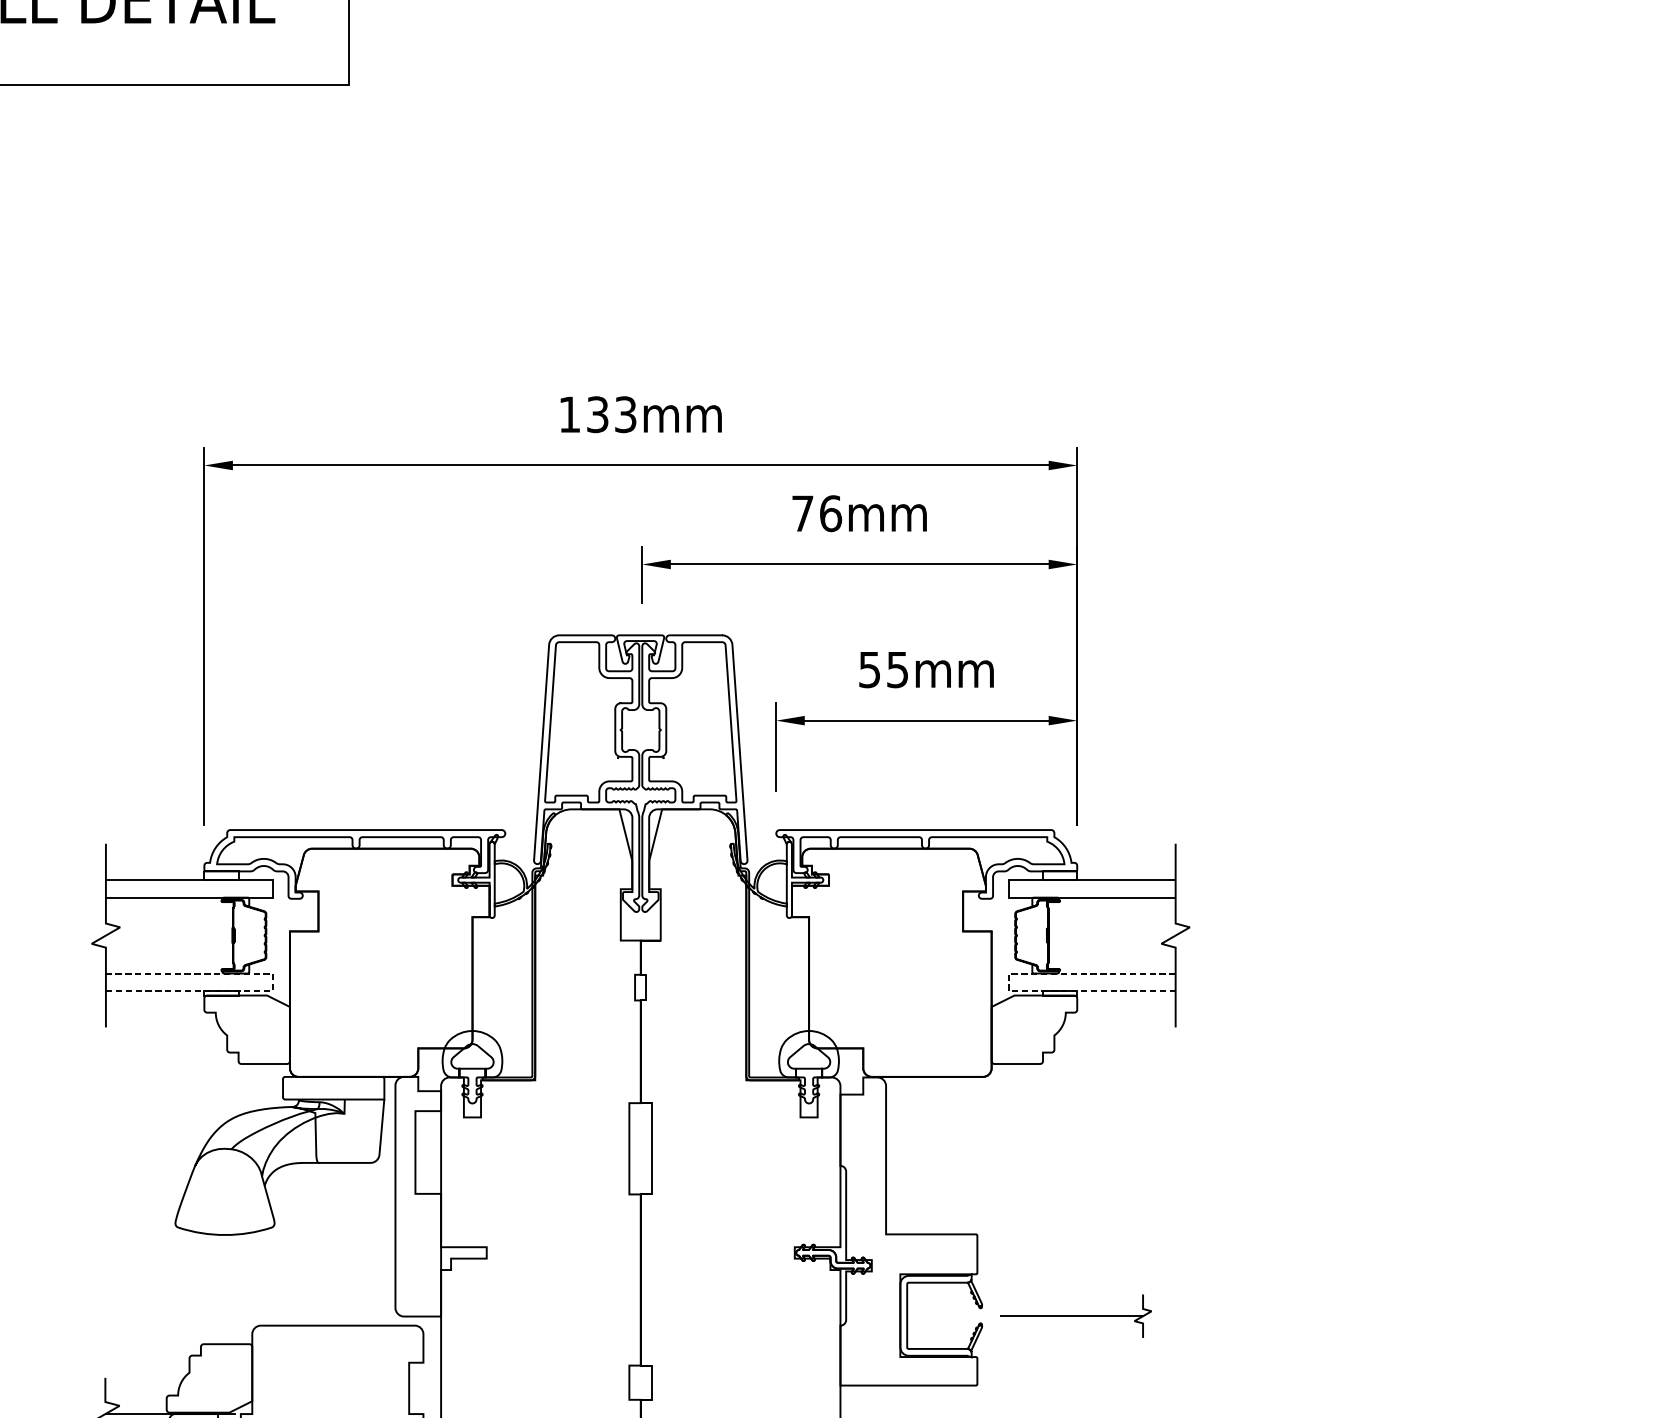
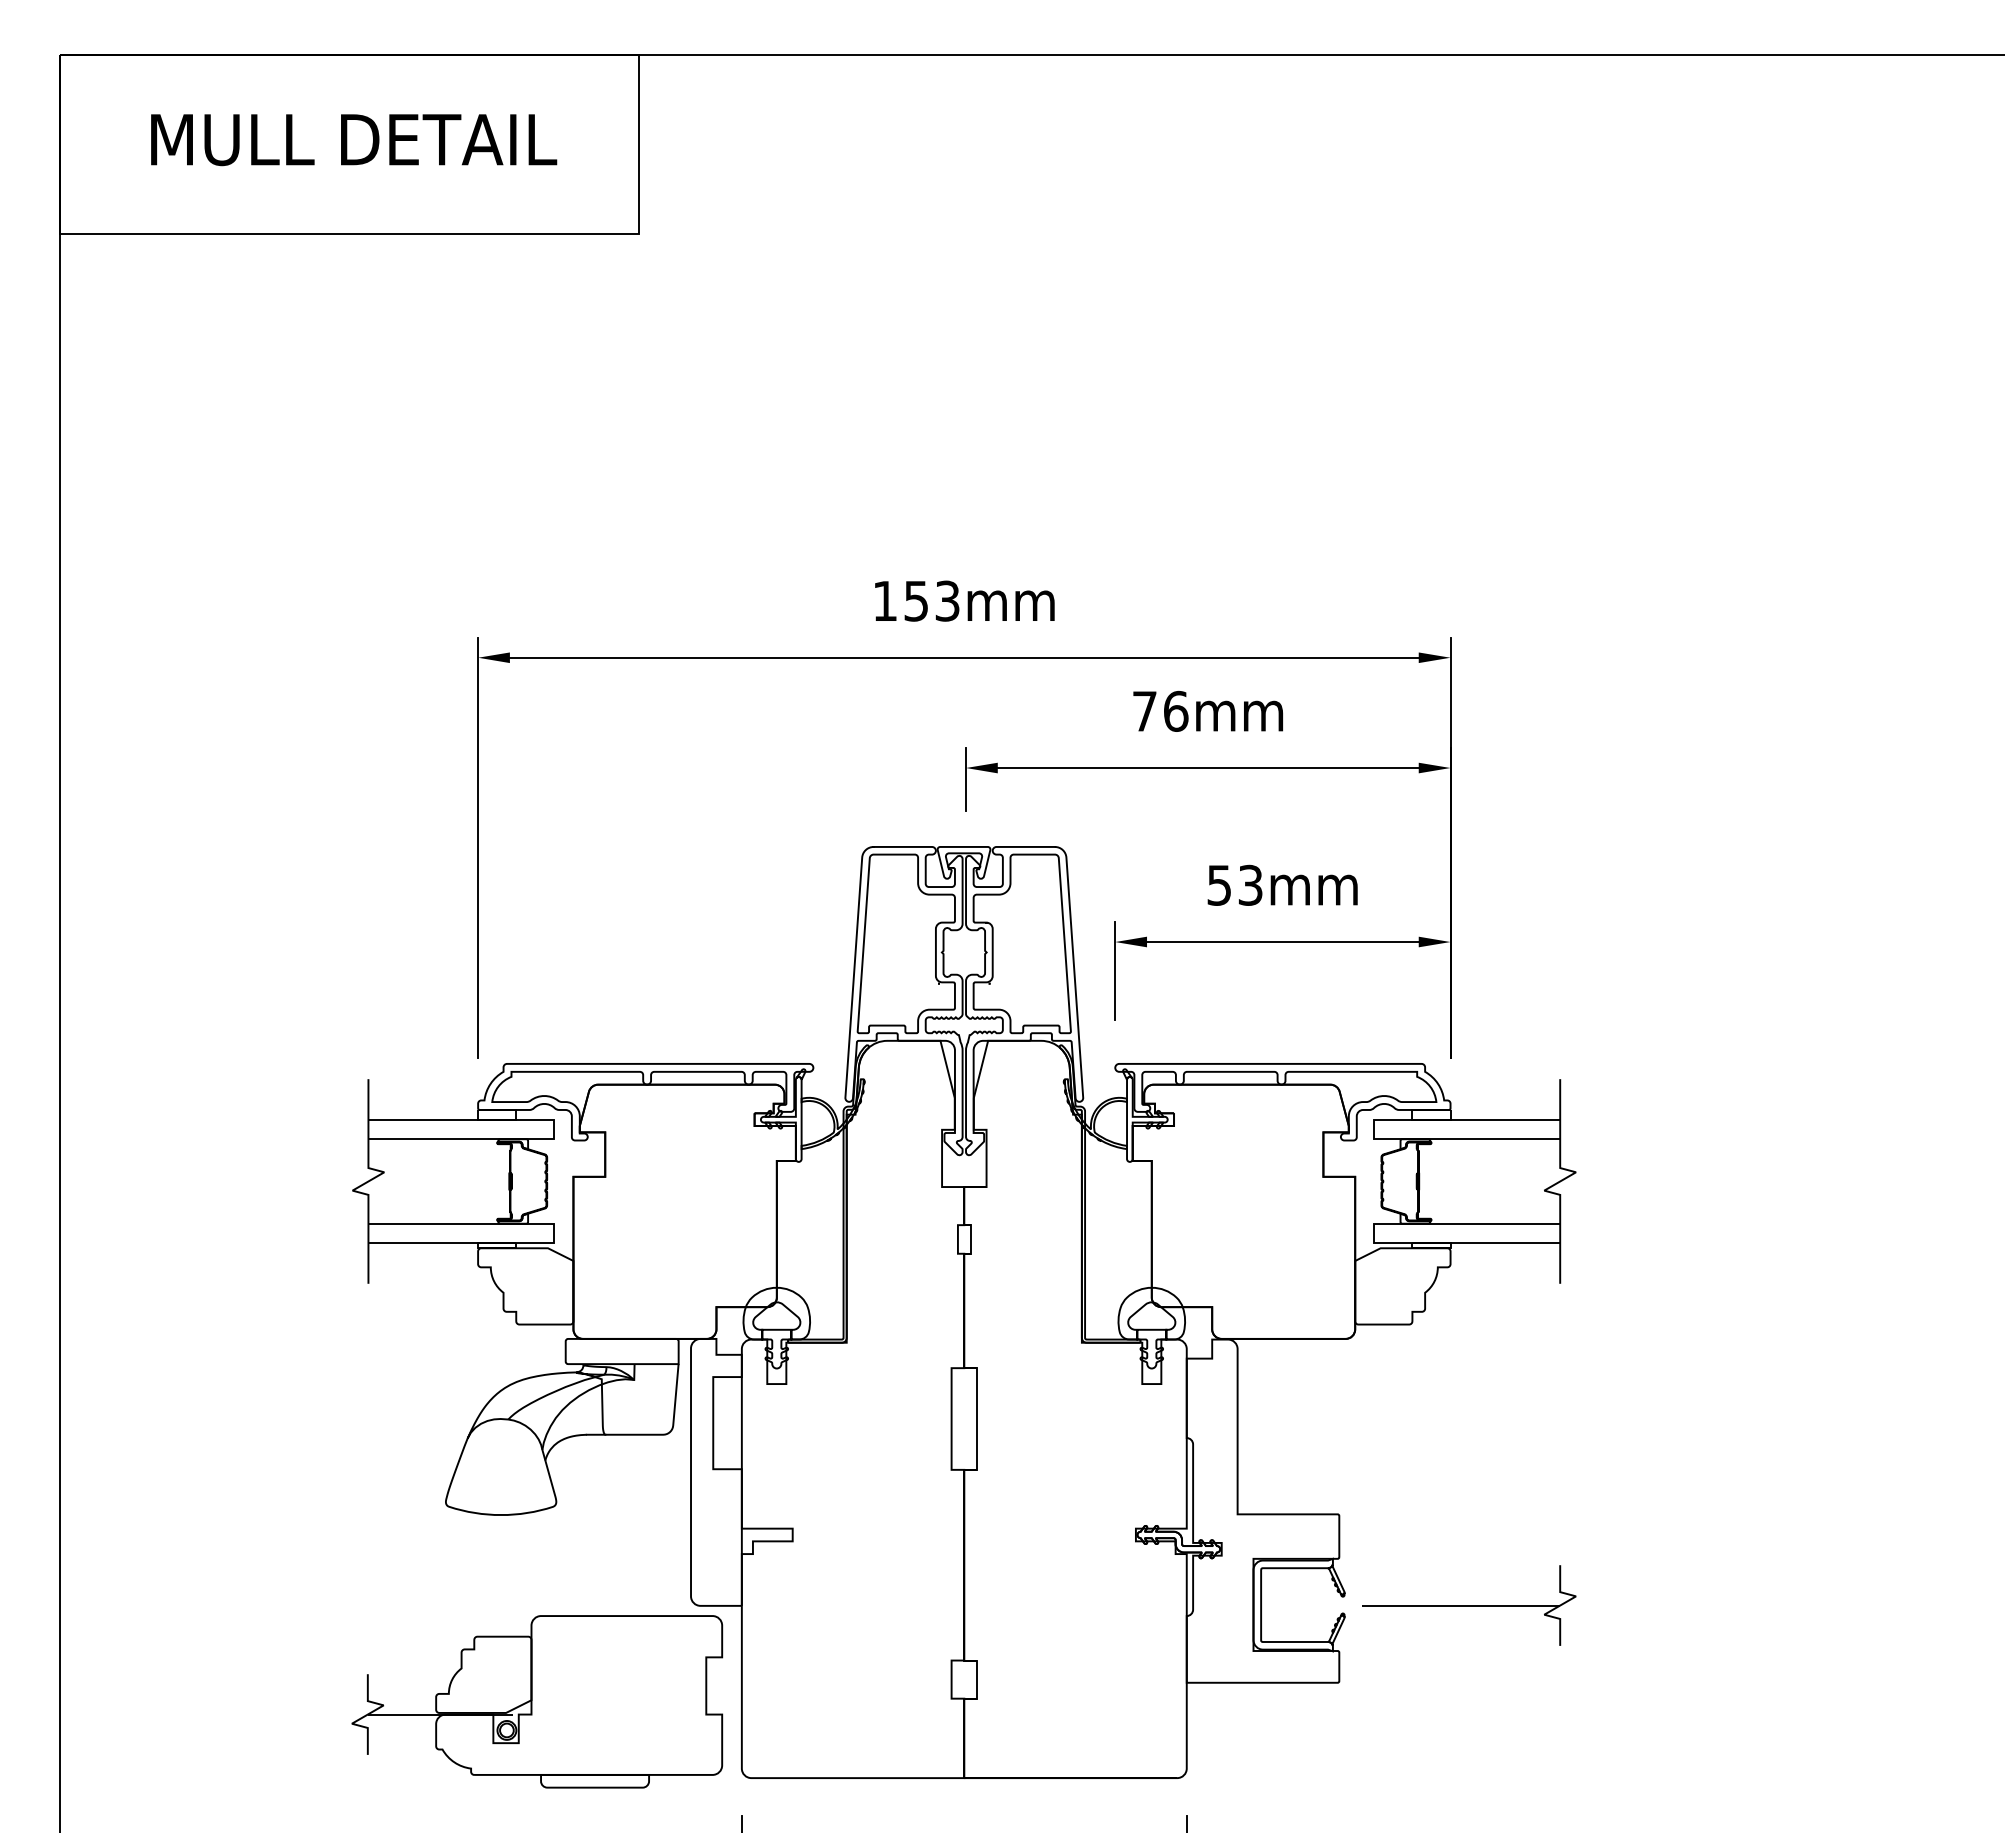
text: (597, 414) -> (916, 600), 133mm -> 153mm
text: (897, 669) -> (1250, 884), 55mm -> 53mm
line: (272, 982) -> (554, 1233), dashed -> solid
line: (1008, 982) -> (1374, 1233), dashed -> solid
part: (1094, 1316) -> (1469, 1605), size x1.67

